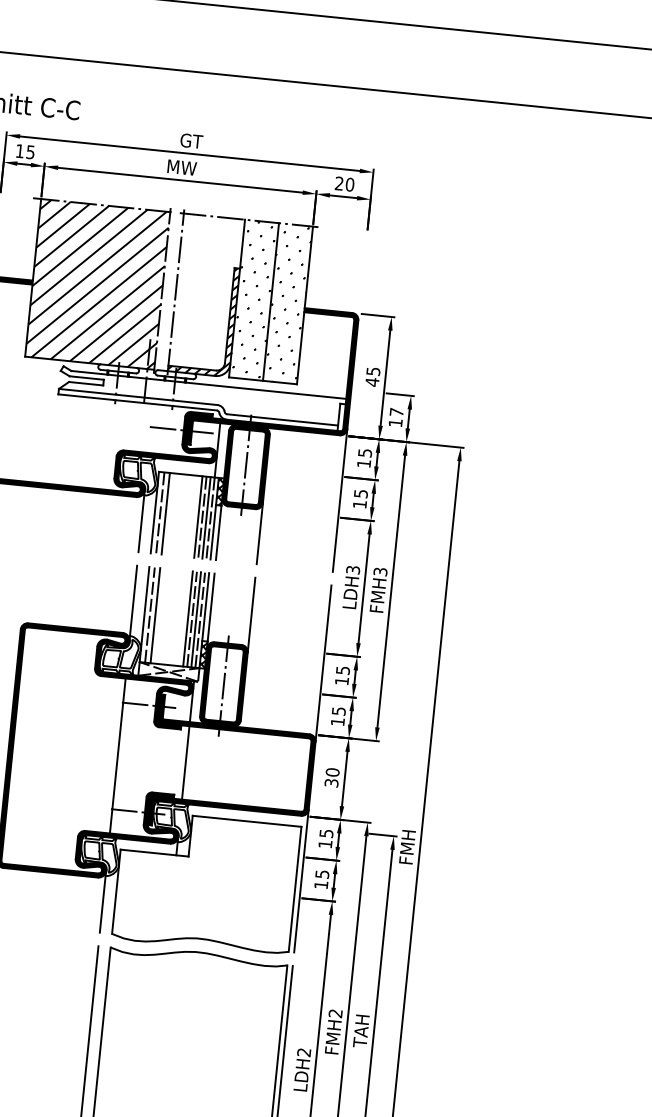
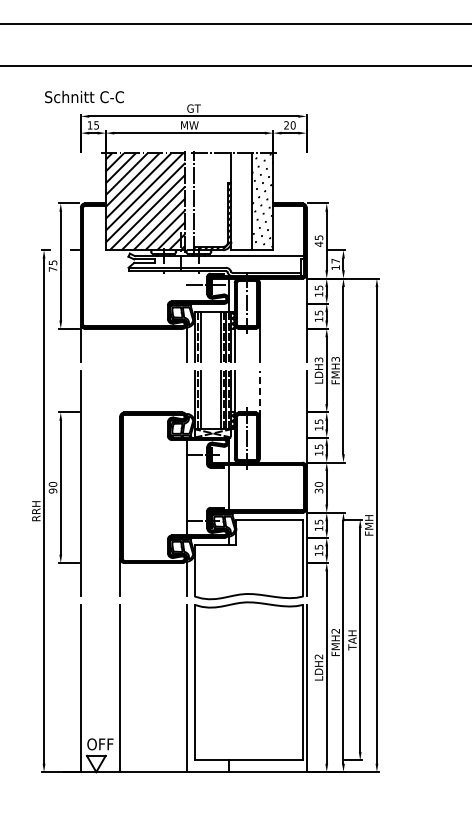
hatch: (253, 298) -> (241, 200), removed
line: (134, 602) -> (187, 393), removed
line: (251, 614) -> (259, 393), solid -> dashed

